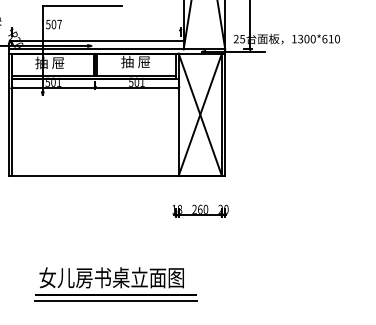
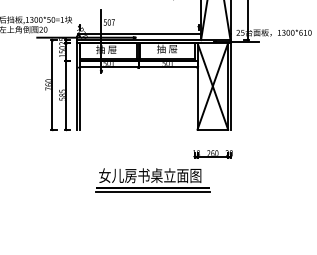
line: (82, 6) -> (129, 9), removed
line: (116, 175) -> (153, 129), removed
part: (114, 284) -> (152, 180), moved

